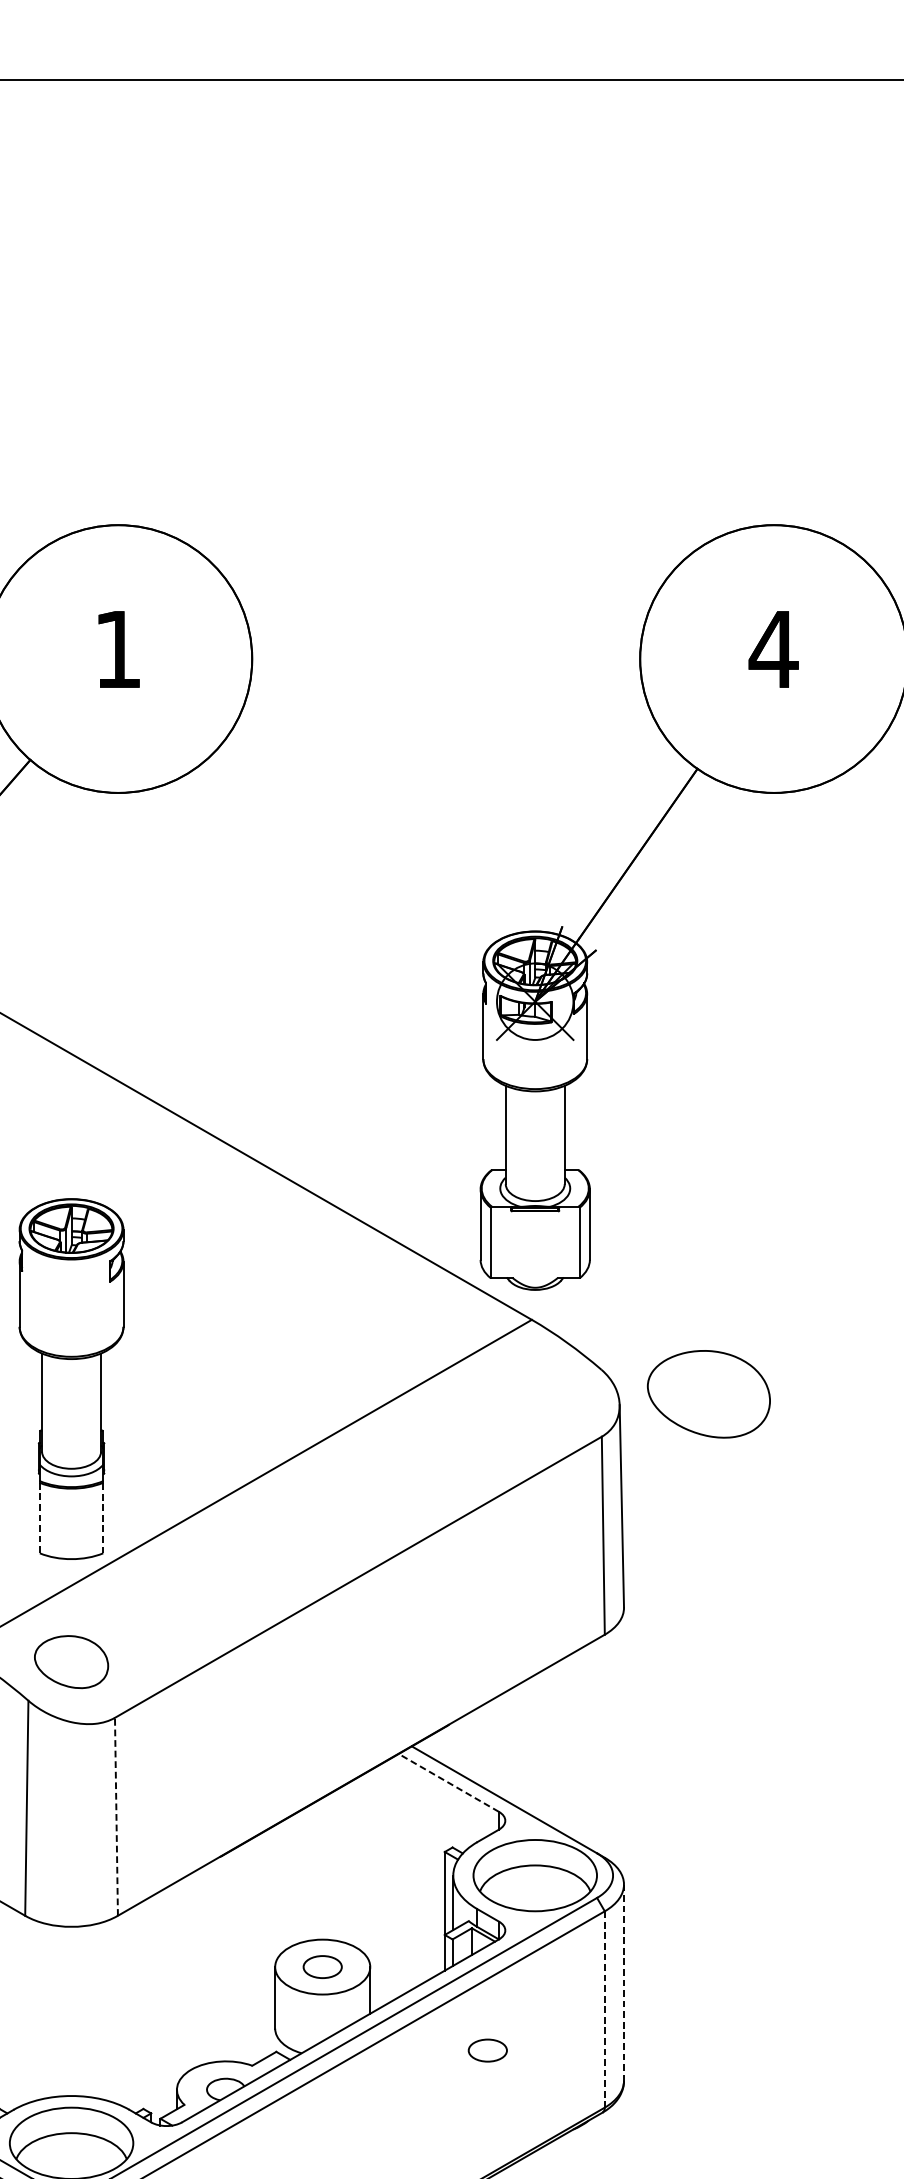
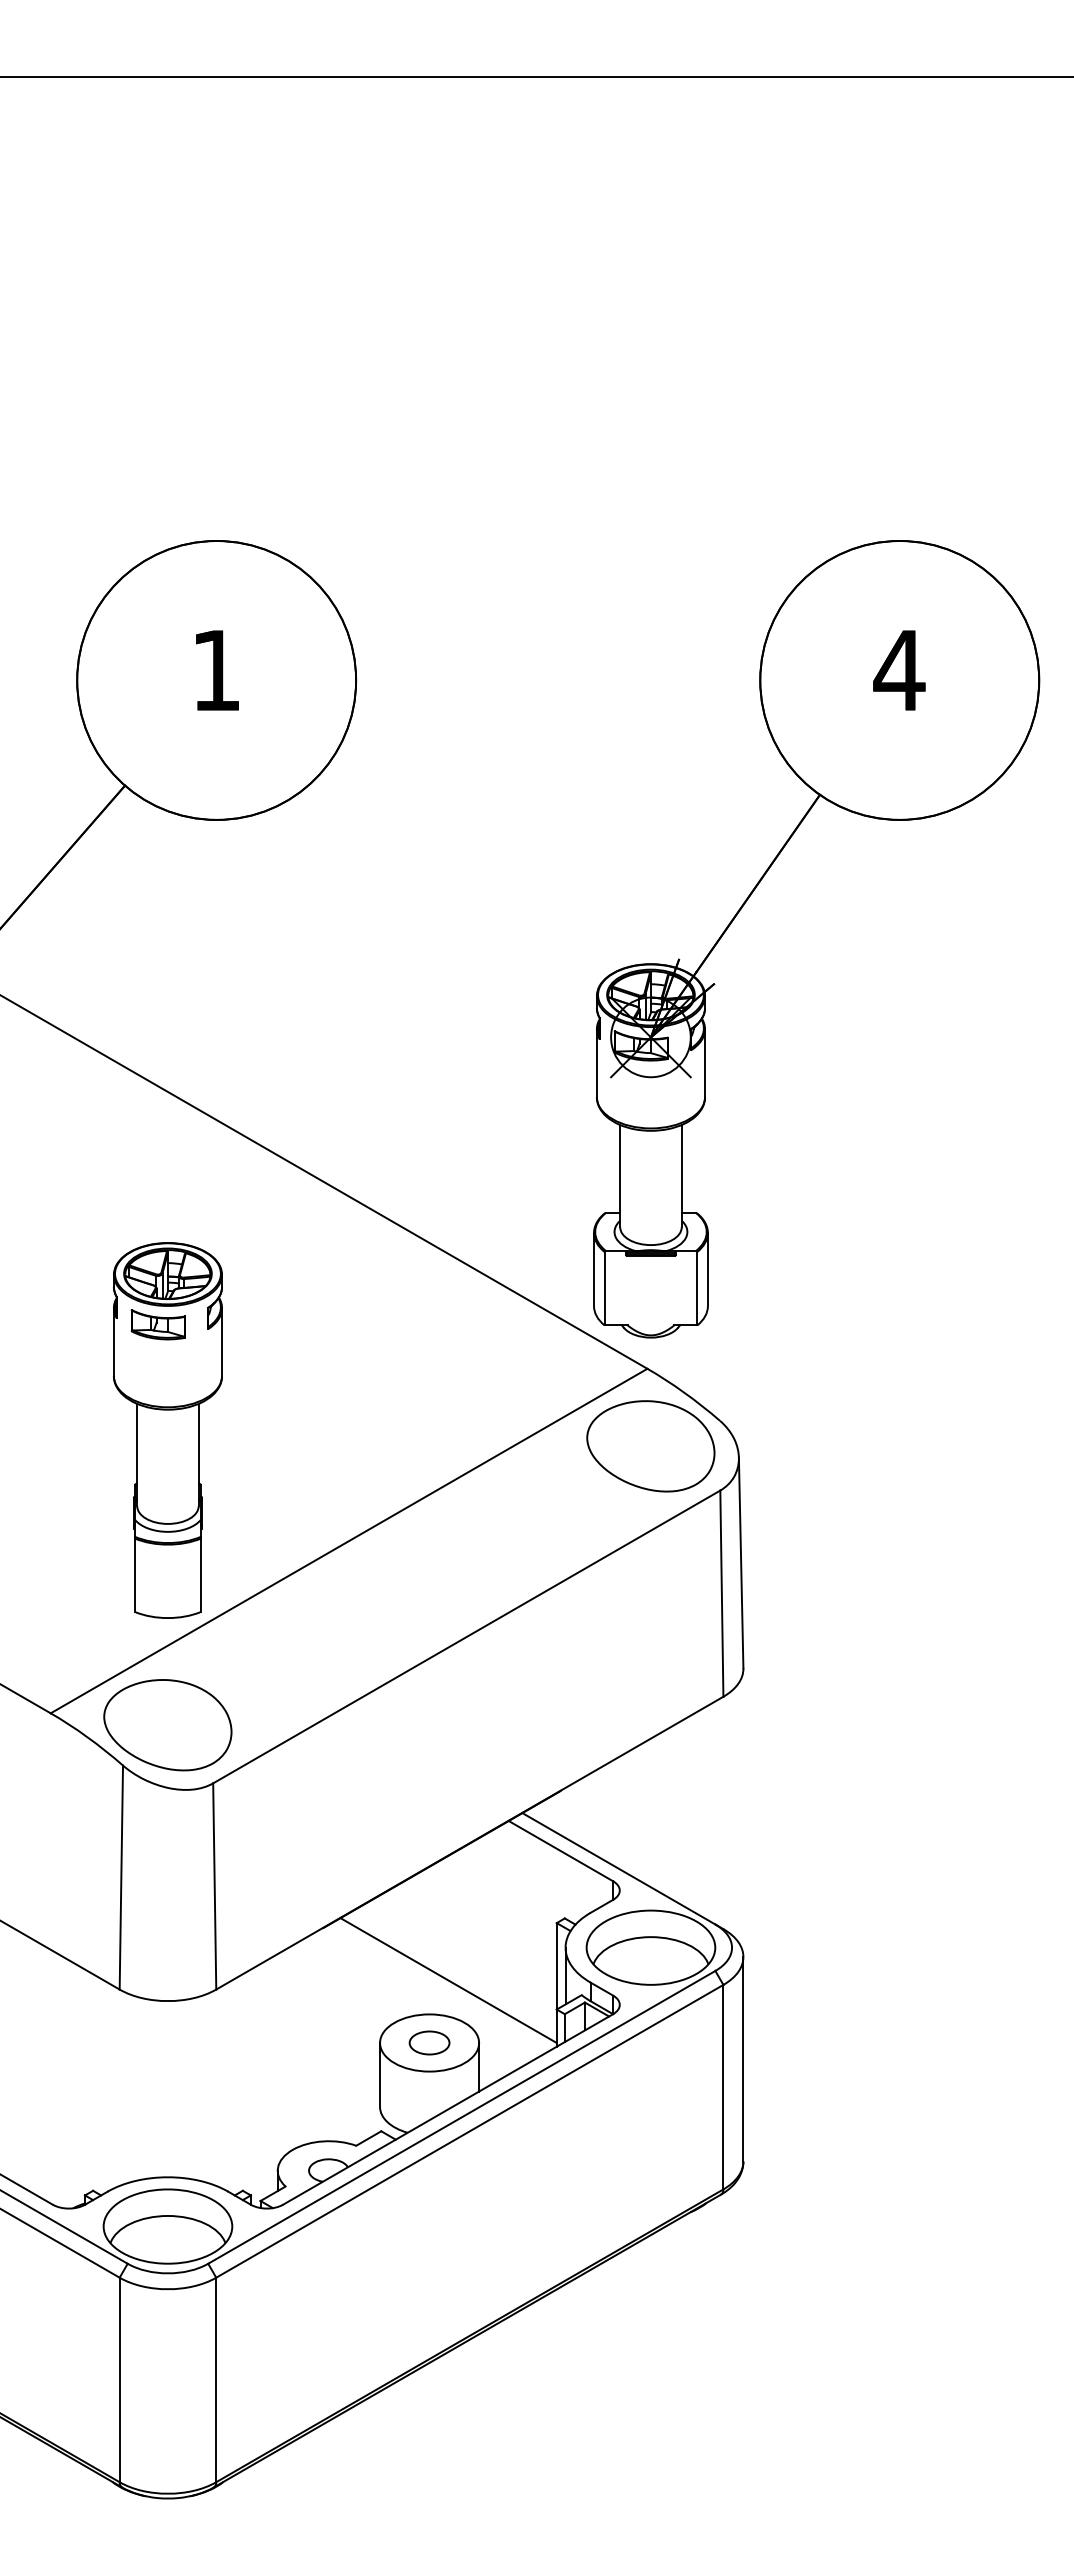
part: (61, 1277) -> (157, 1324), added
part: (708, 1394) -> (650, 1446), moved
line: (39, 1518) -> (134, 1575), dashed -> solid
line: (102, 1518) -> (200, 1575), dashed -> solid
part: (71, 1662) -> (167, 1725), size x1.67
line: (448, 1782) -> (560, 1850), dashed -> solid
line: (116, 1815) -> (214, 1885), dashed -> solid
line: (340, 1907) -> (448, 1980), added
line: (624, 1982) -> (743, 2059), dashed -> solid
line: (604, 2009) -> (723, 2087), dashed -> solid
part: (487, 2050) -> (601, 2129), removed

